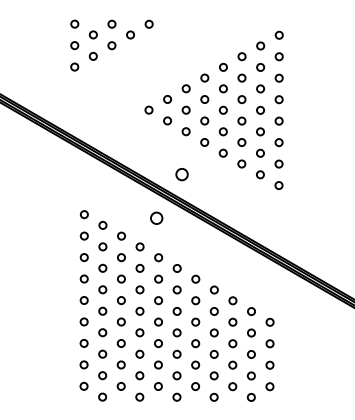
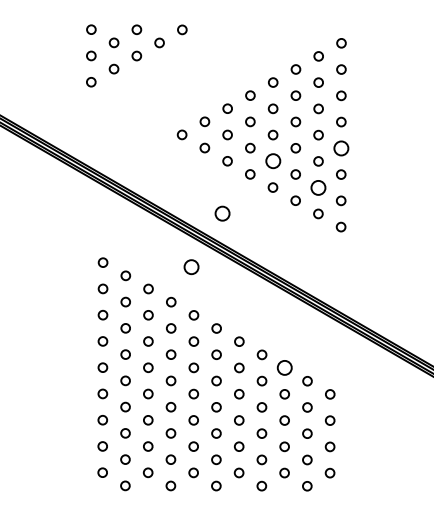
circle: (278, 120) -> (340, 147), size x1.6
circle: (222, 131) -> (272, 160), size x1.6
circle: (260, 152) -> (318, 186), size x1.6
circle: (232, 300) -> (284, 367), size x1.6

